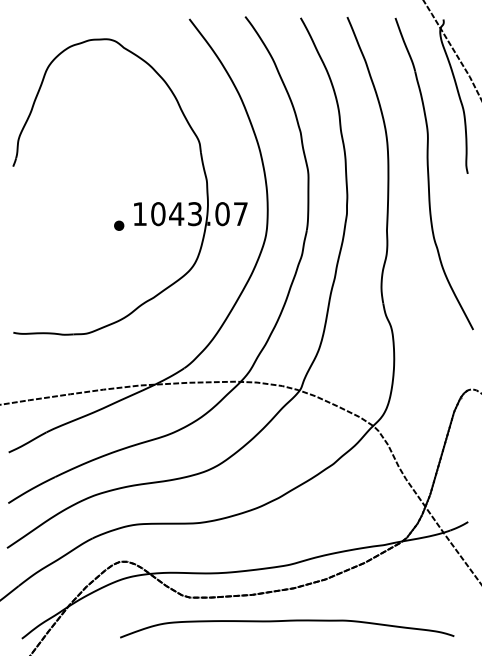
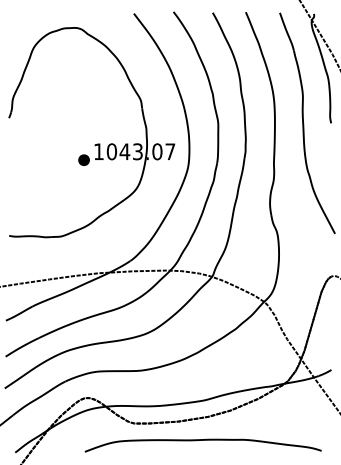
part: (119, 225) -> (84, 159), size x1.6

